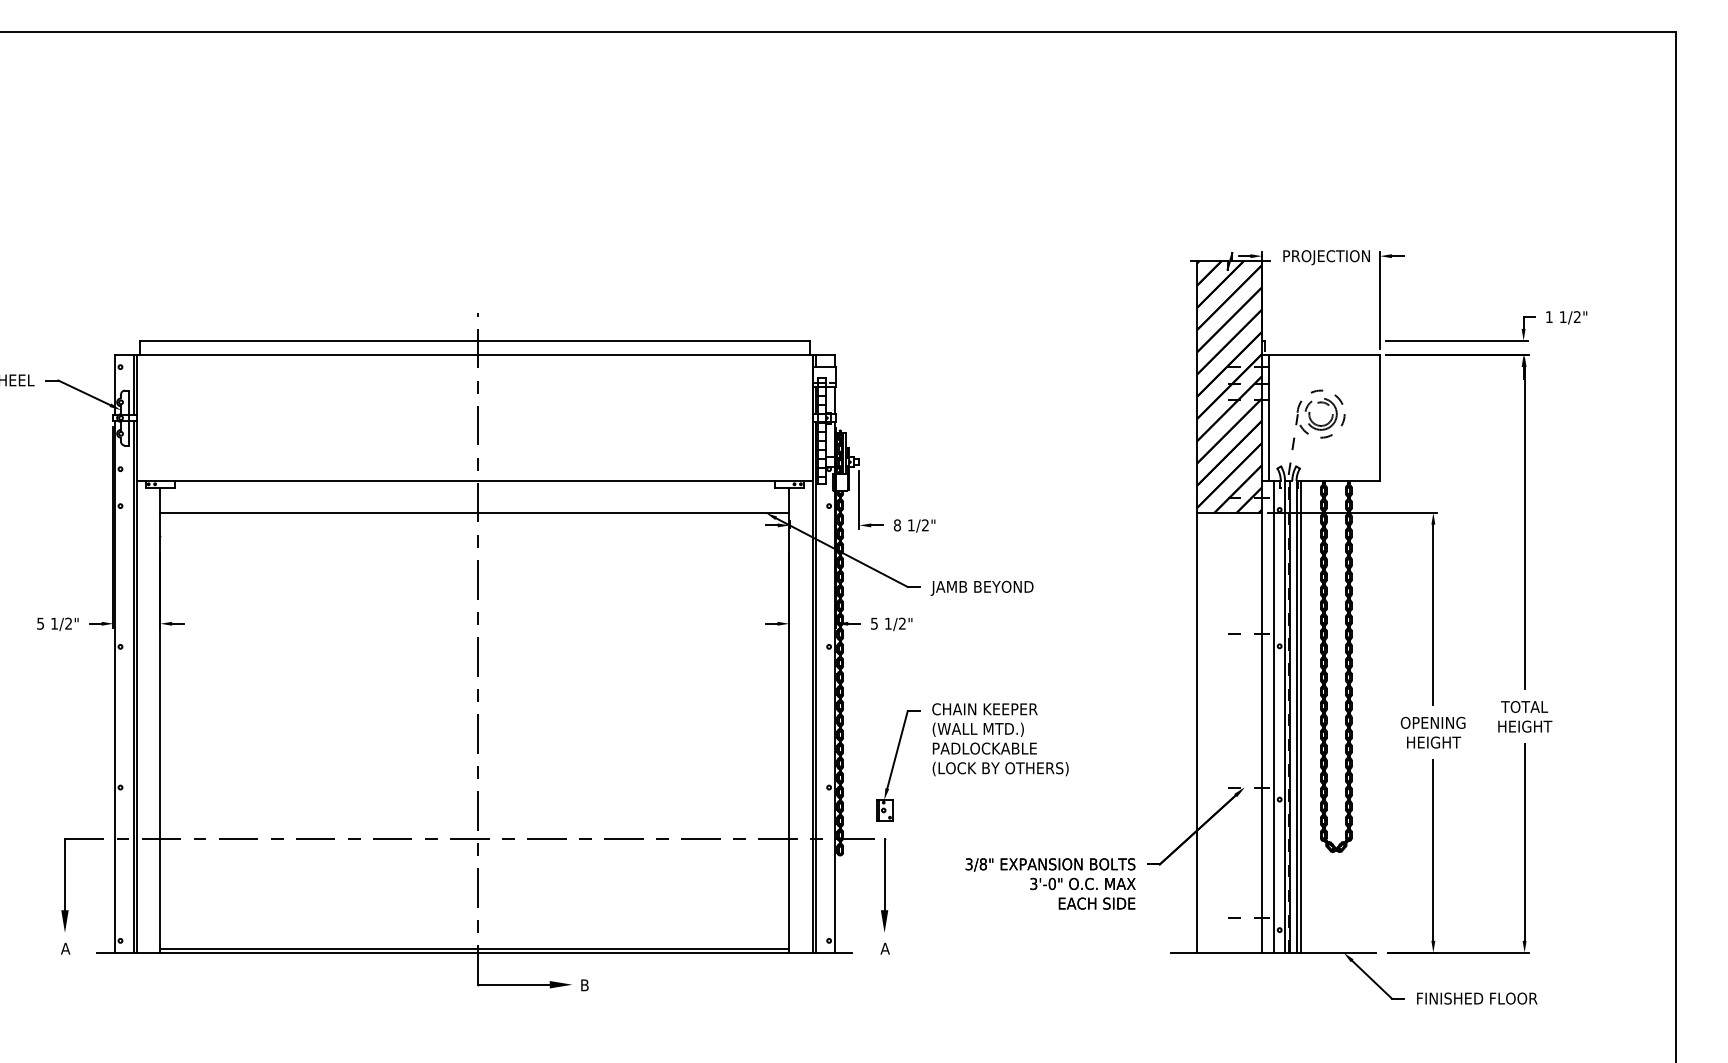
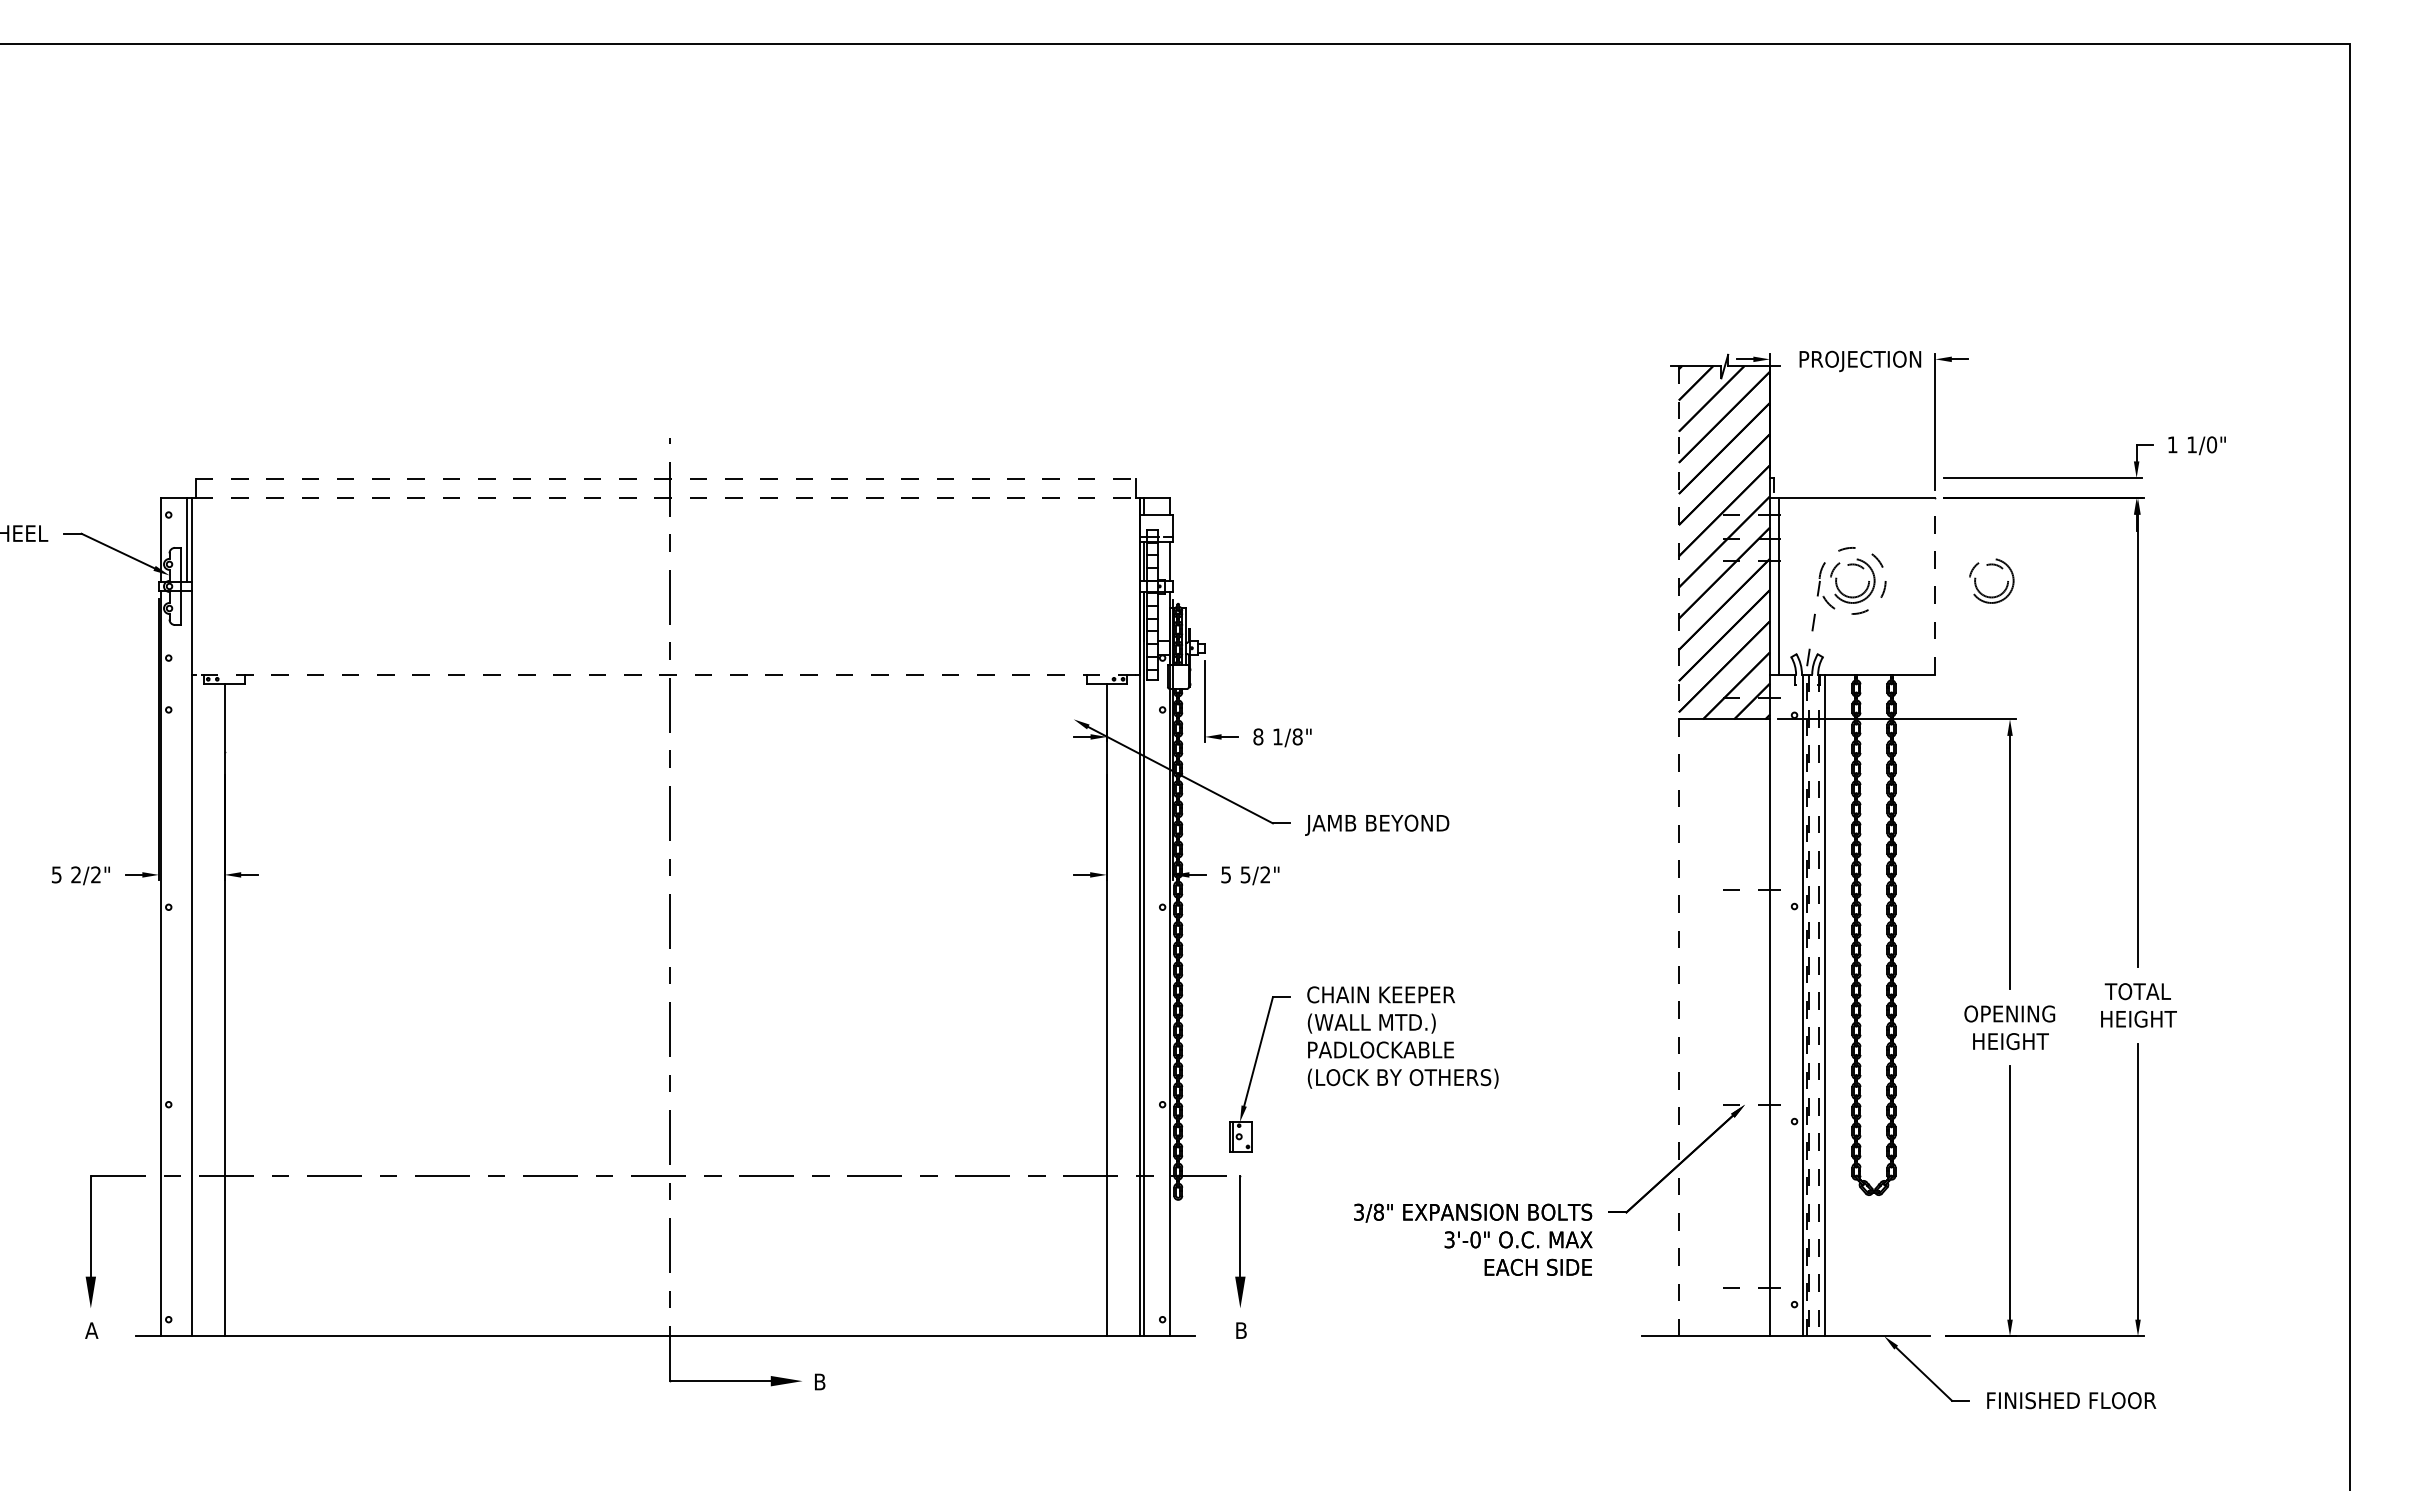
text: (1577, 316) -> (2212, 444), 1/2" -> 1/0"
line: (474, 341) -> (665, 478), solid -> dashed
line: (474, 355) -> (665, 498), solid -> dashed
part: (1423, 403) -> (1996, 566), added
line: (1380, 417) -> (1935, 585), solid -> dashed
line: (474, 480) -> (665, 674), solid -> dashed
line: (474, 512) -> (665, 719), removed
text: (925, 525) -> (1297, 736), 1/2" -> 1/8"
line: (1196, 607) -> (1678, 851), solid -> dashed
text: (54, 623) -> (75, 874), 1/2" -> 2/2"
text: (888, 623) -> (1245, 874), 1/2" -> 5/2"
line: (133, 686) -> (187, 963), removed
line: (1273, 716) -> (1786, 1005), removed
line: (1289, 716) -> (1808, 1005), solid -> dashed
line: (1296, 716) -> (1818, 1005), solid -> dashed
line: (474, 948) -> (665, 1330), removed
text: (884, 948) -> (1240, 1330), A -> B

